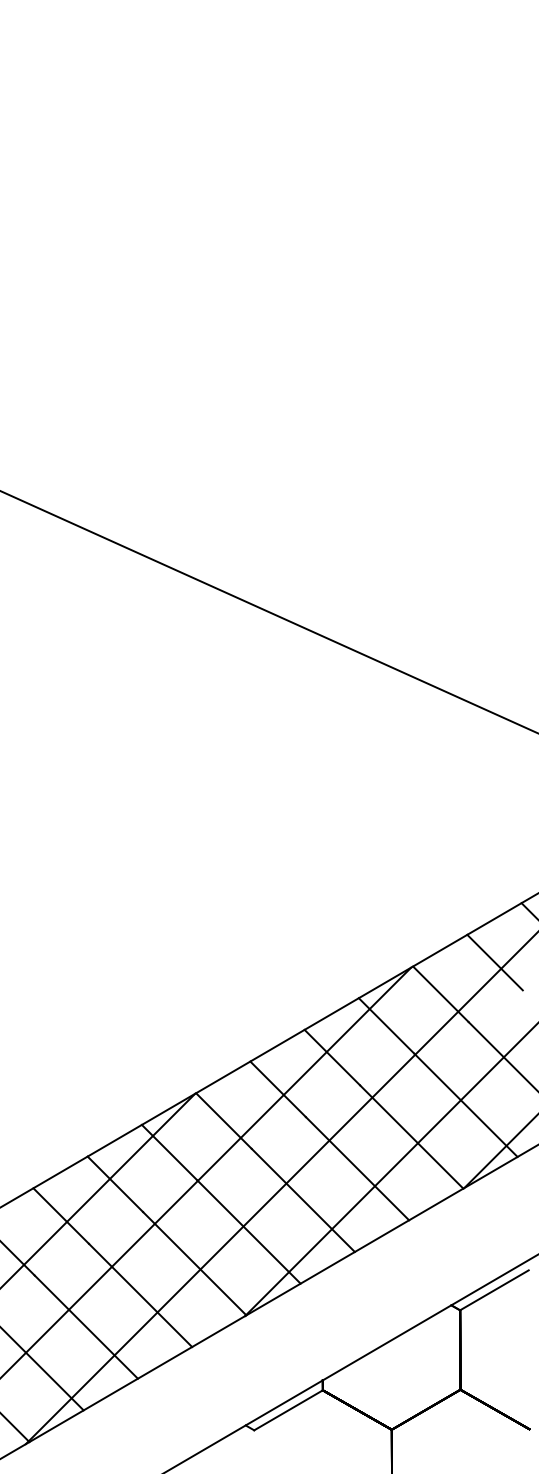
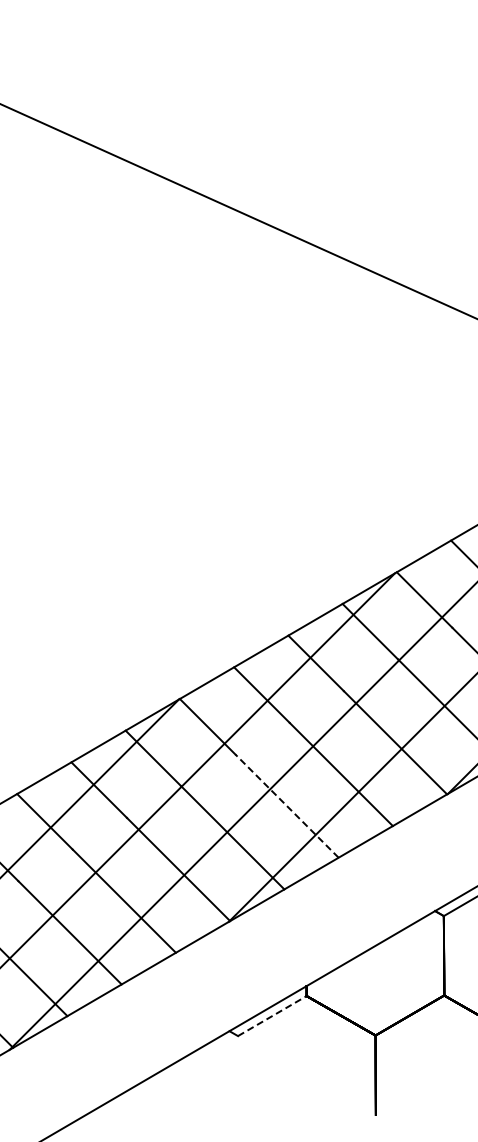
line: (303, 1200) -> (287, 806), solid -> dashed
line: (288, 1410) -> (272, 1016), solid -> dashed

